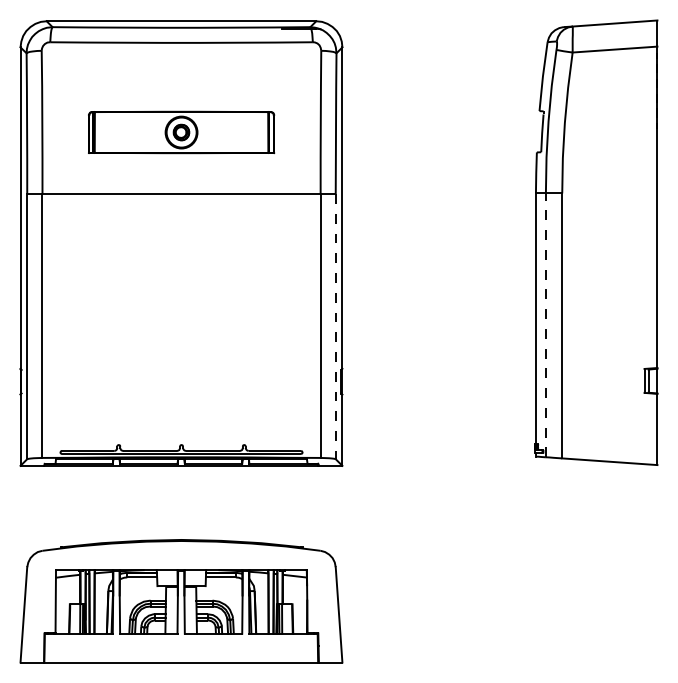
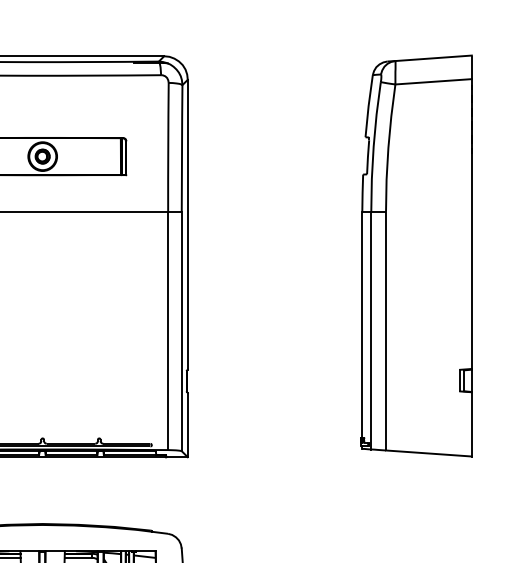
line: (545, 325) -> (370, 330), dashed -> solid
line: (335, 326) -> (181, 331), dashed -> solid

